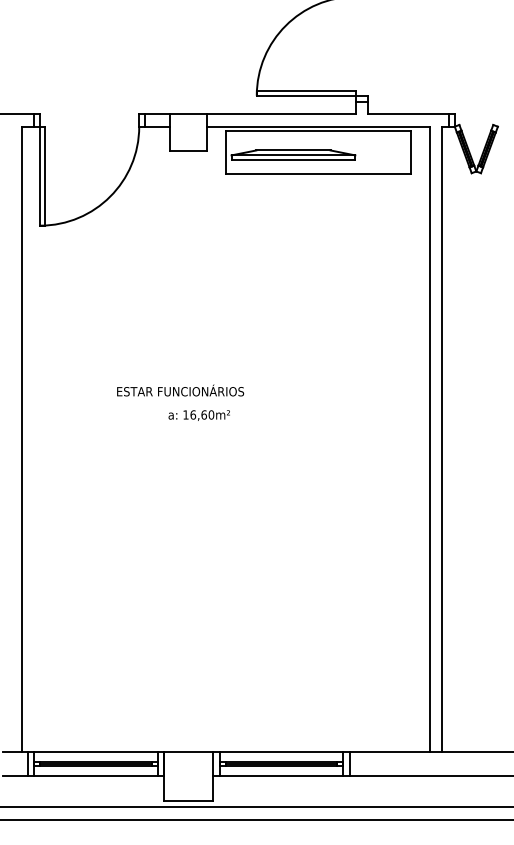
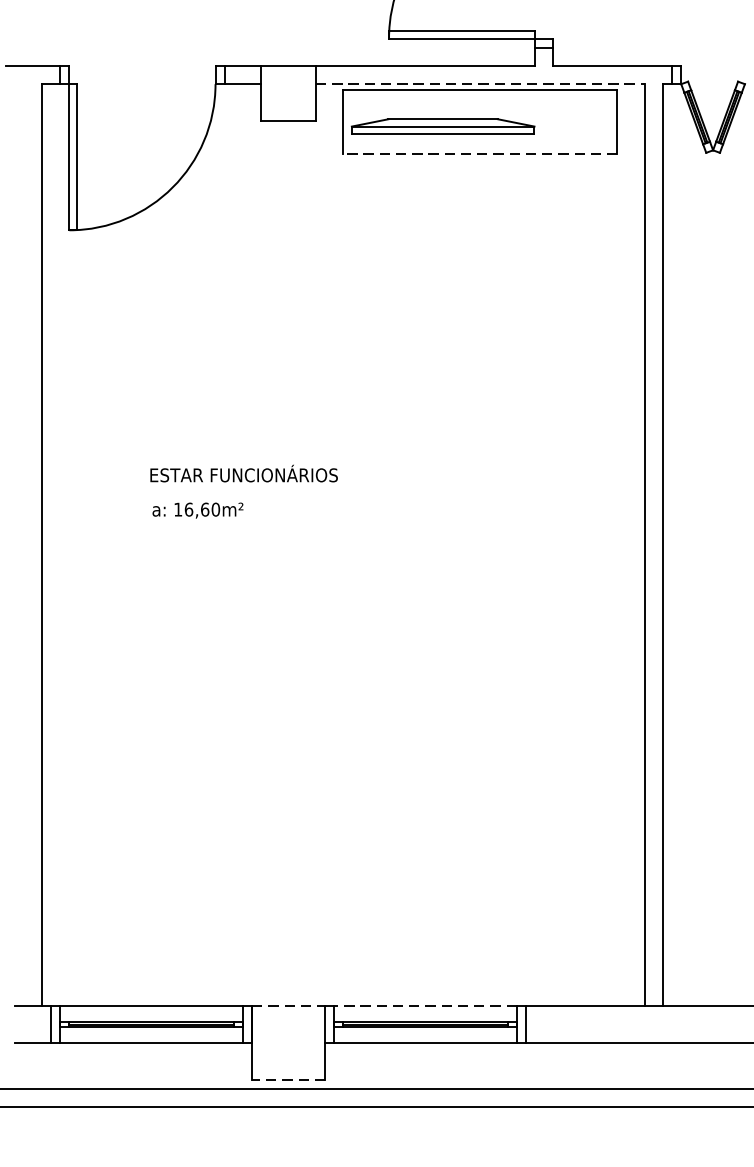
line: (319, 126) -> (481, 83), solid -> dashed
line: (318, 173) -> (480, 153), solid -> dashed
text: (180, 390) -> (243, 473), moved
text: (198, 415) -> (196, 510), moved
line: (188, 751) -> (288, 1006), solid -> dashed
line: (281, 751) -> (425, 1006), solid -> dashed
line: (188, 801) -> (288, 1080), solid -> dashed

